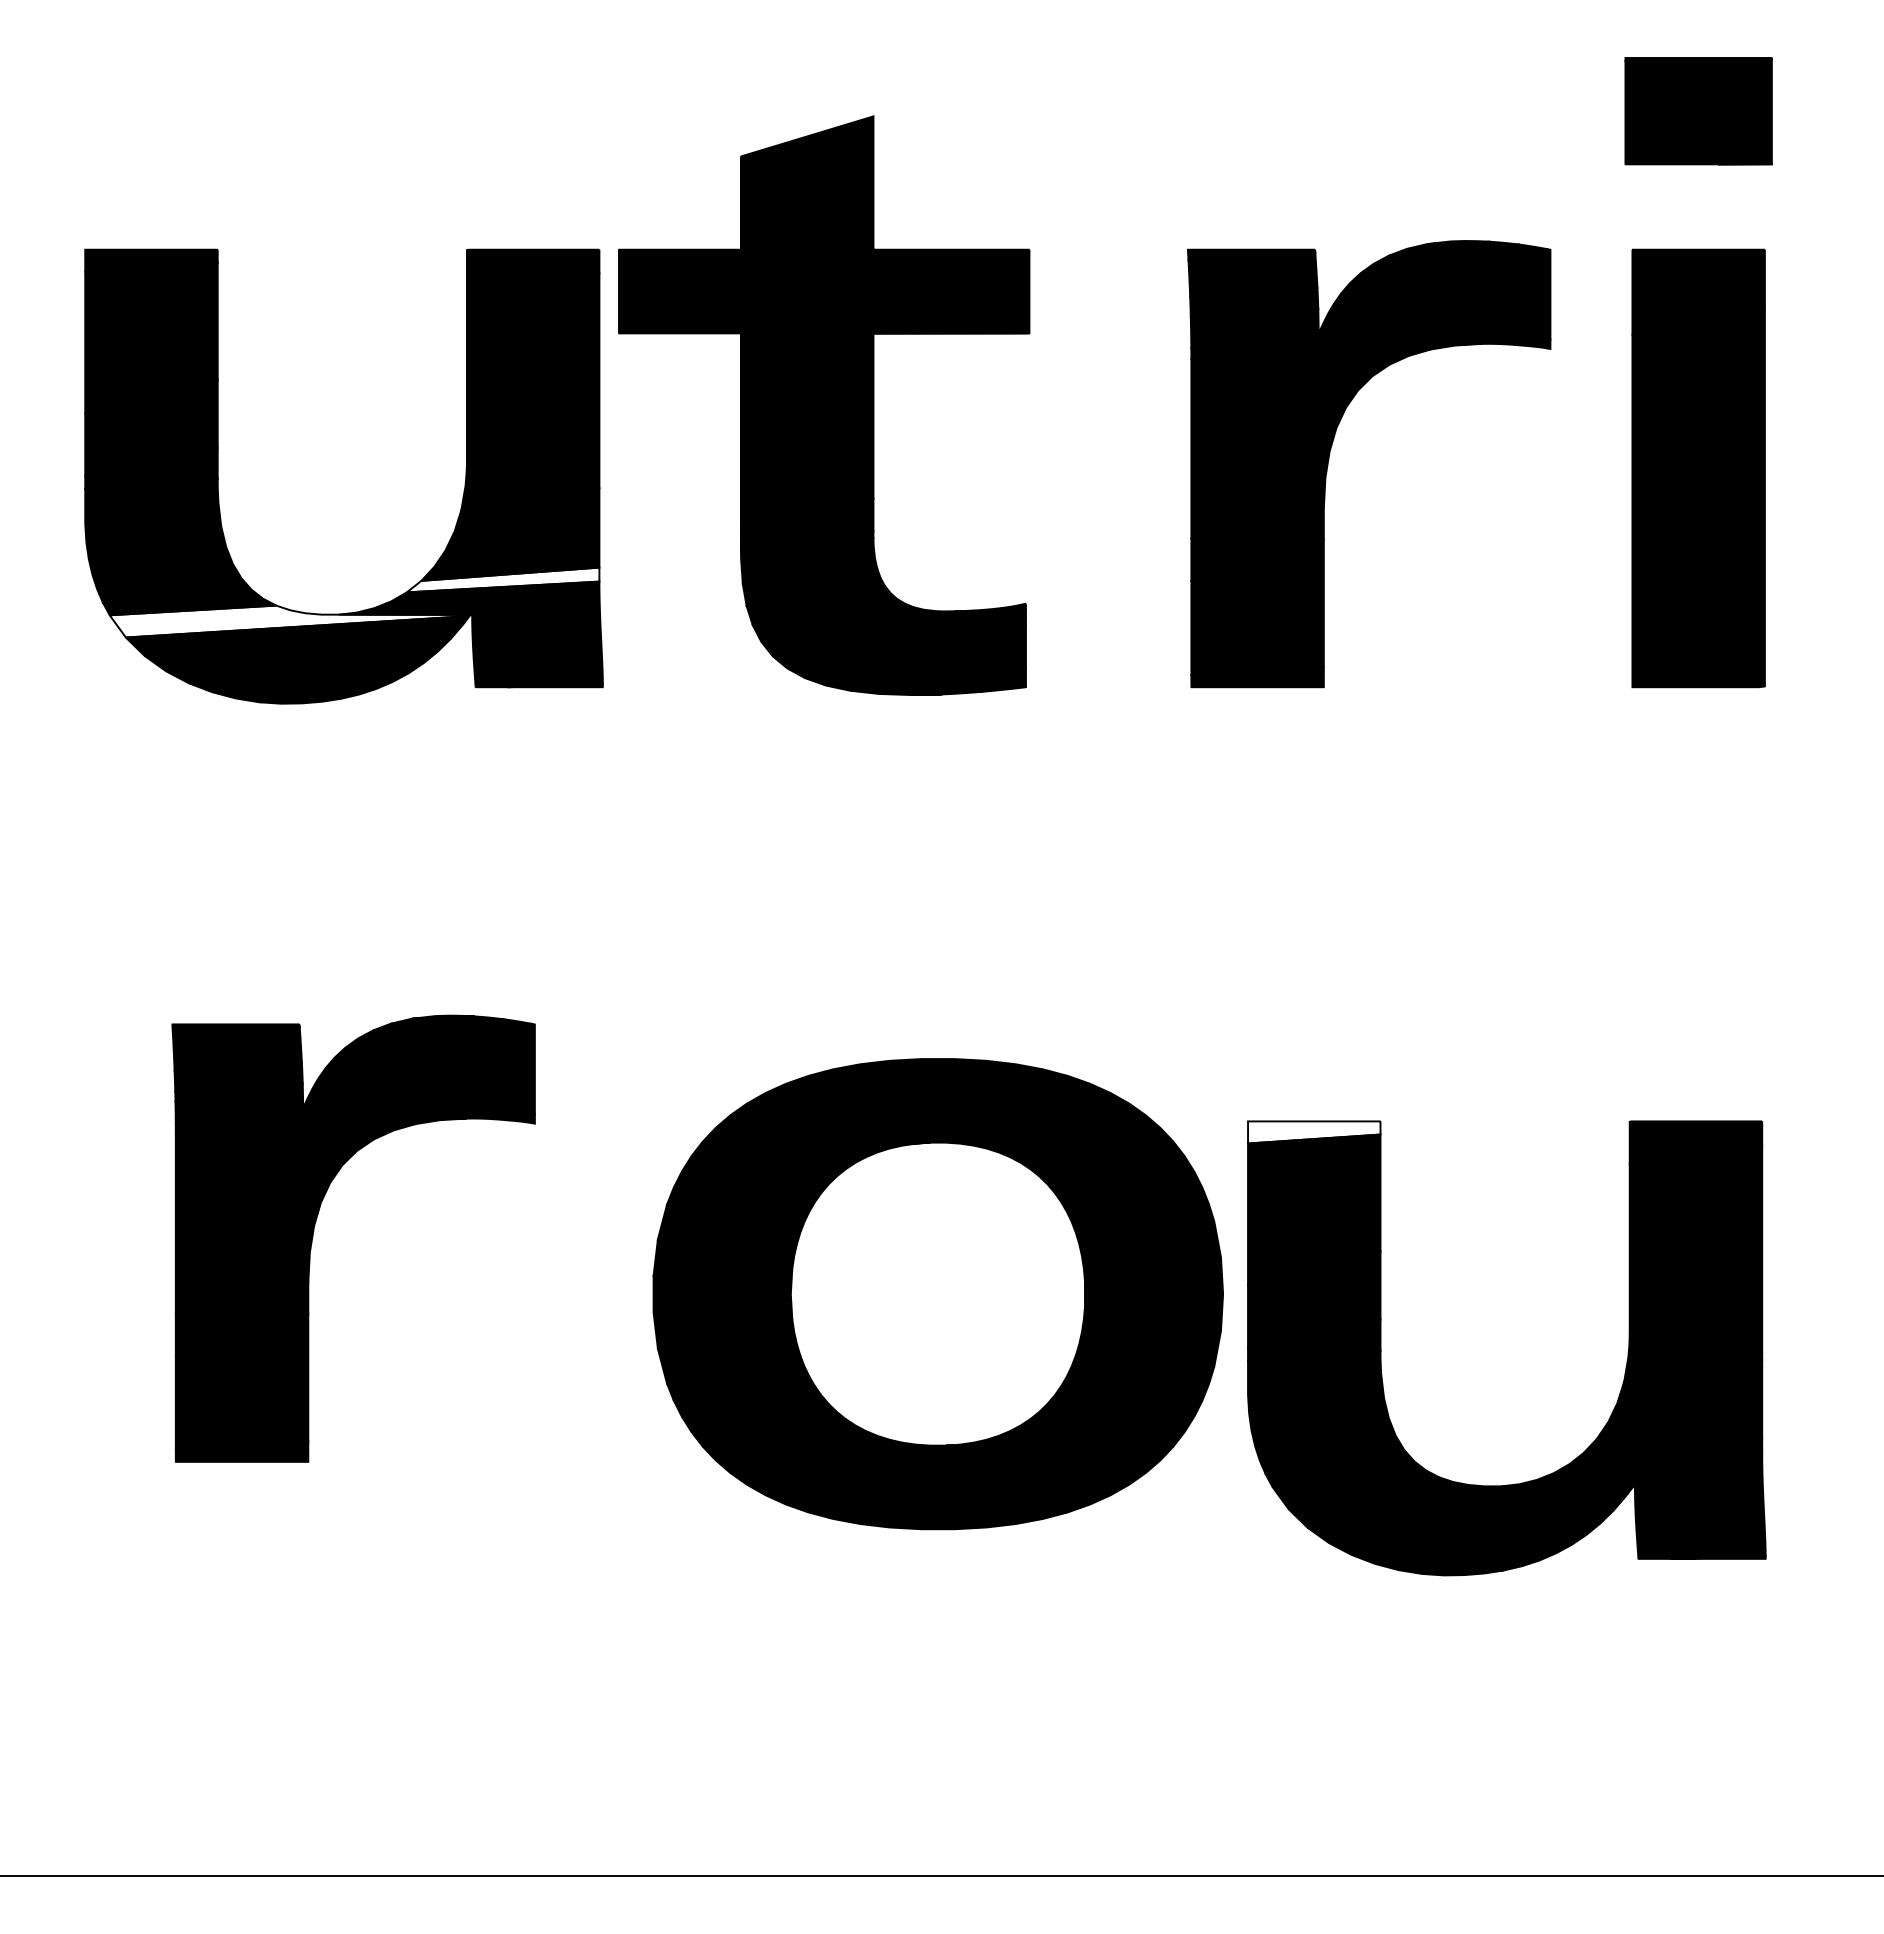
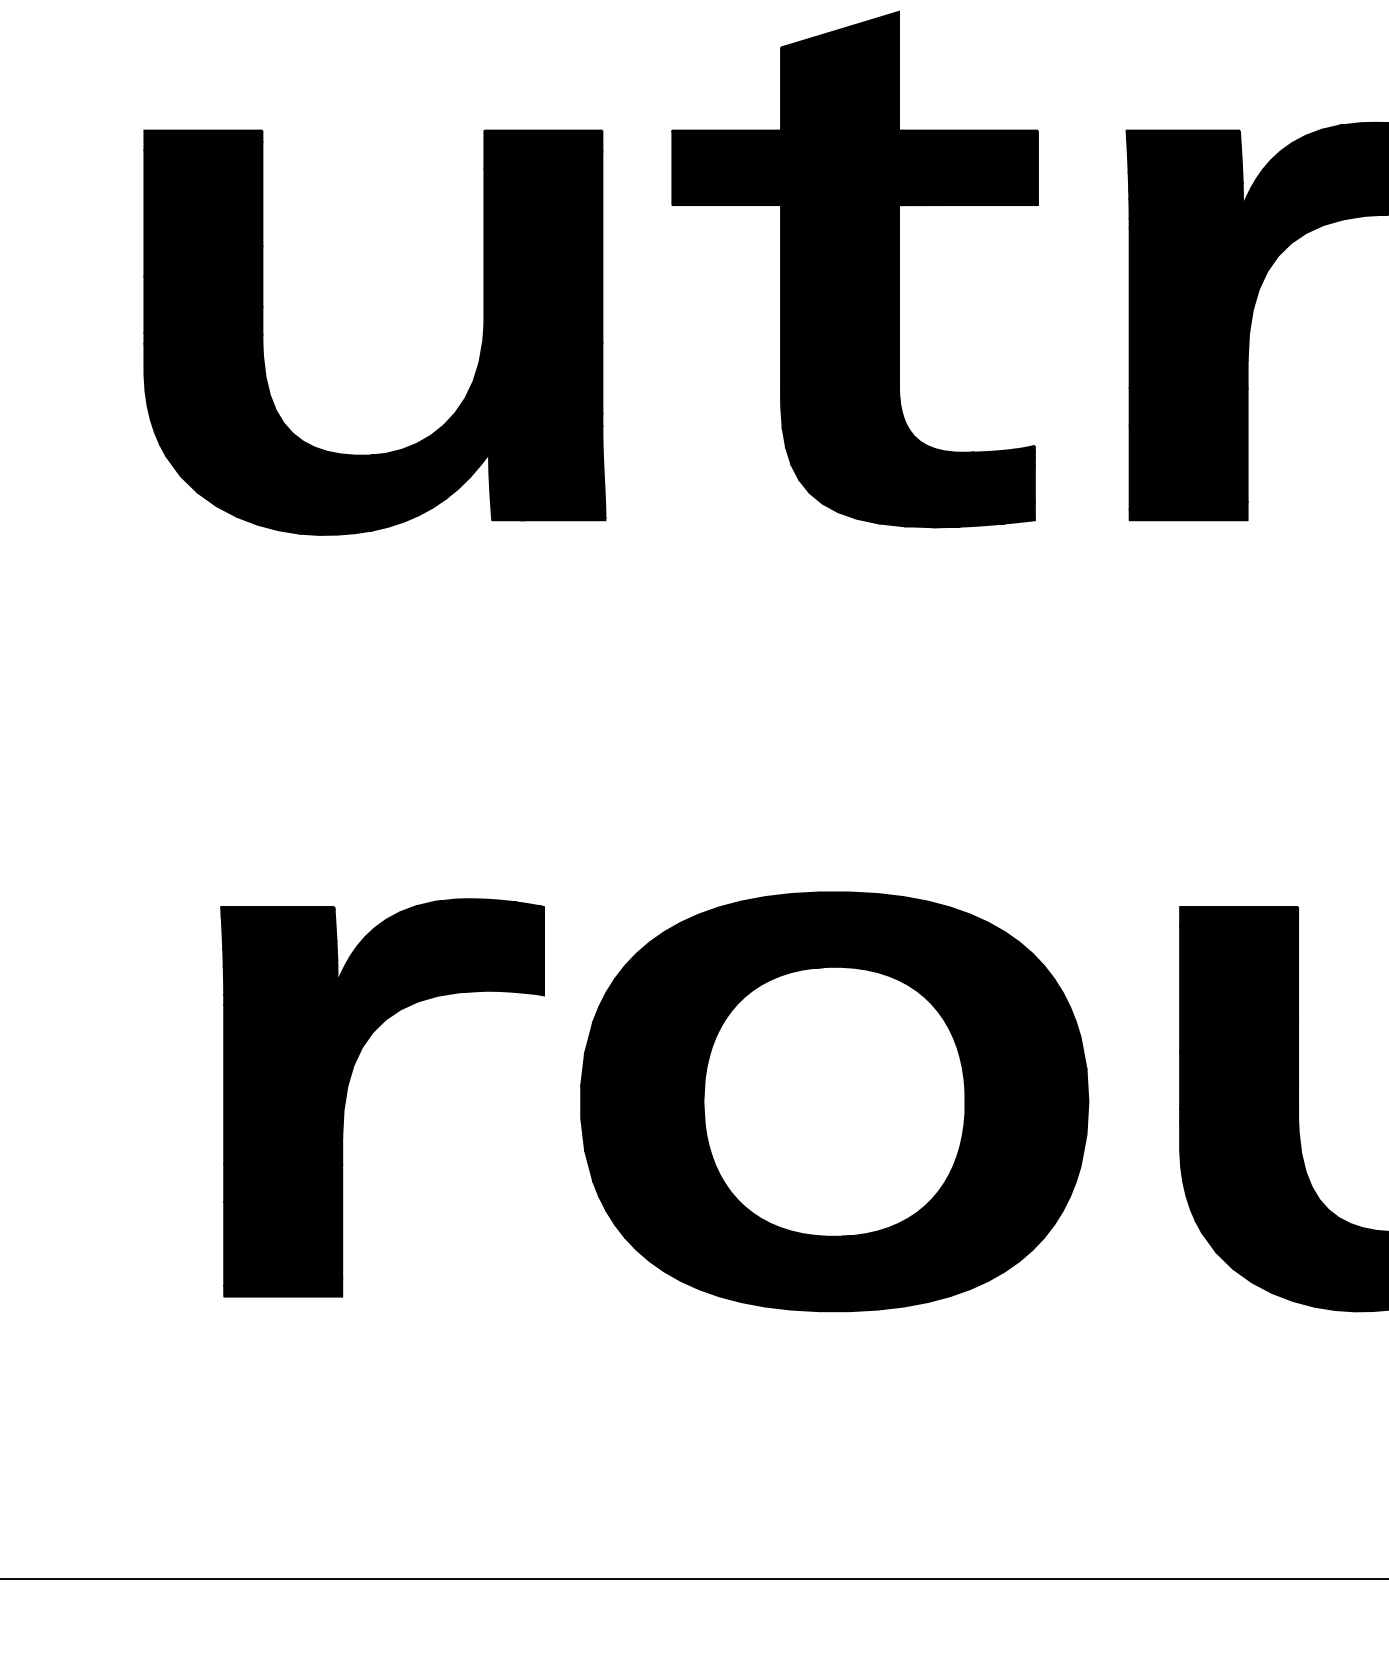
part: (823, 405) -> (854, 269), moved
fill: (502, 579) -> (516, 424), added
fill: (289, 621) -> (326, 461), added
fill: (1314, 1132) -> (1239, 916), added
part: (314, 1231) -> (347, 1091), moved
part: (937, 1294) -> (834, 1102), moved

